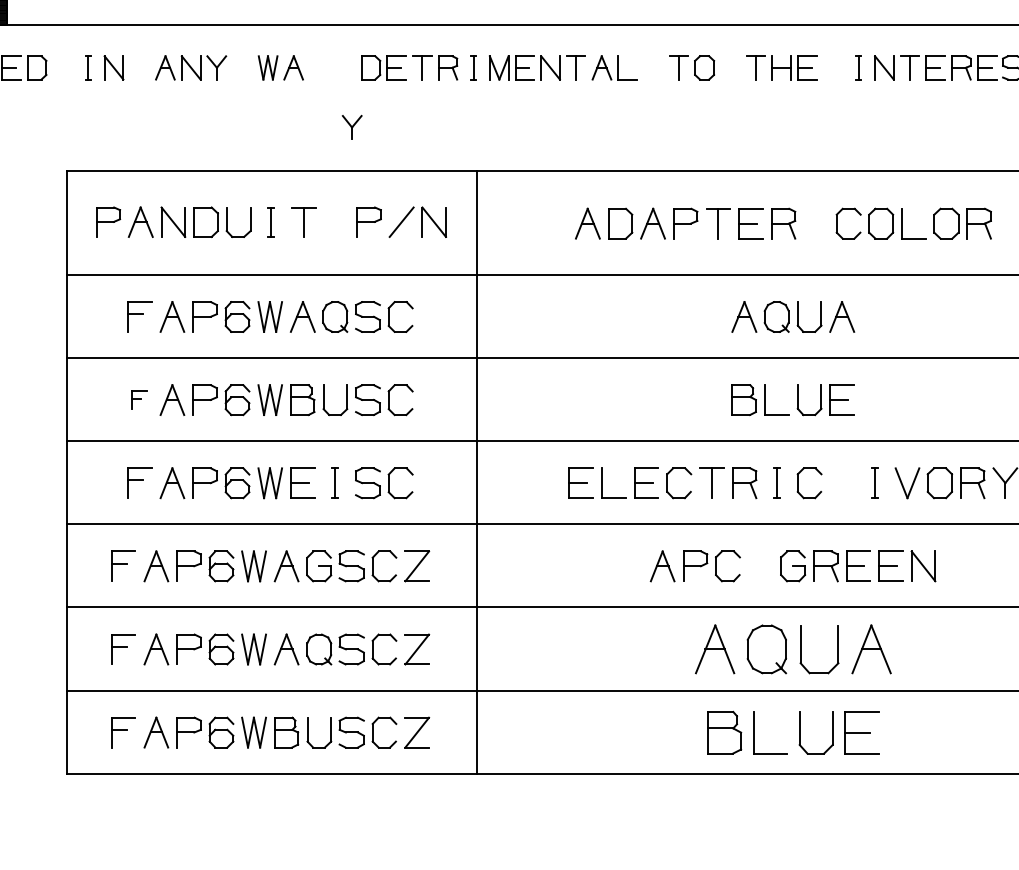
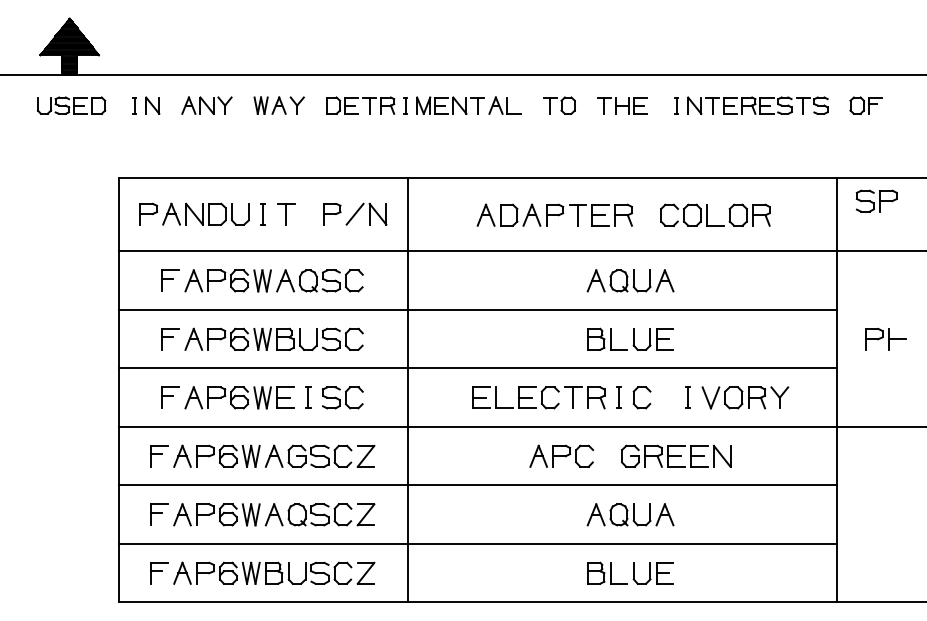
part: (351, 127) -> (296, 105), moved
part: (139, 400) -> (170, 339), size x1.67
part: (793, 649) -> (630, 514), size x0.62
part: (793, 731) -> (630, 572), size x0.71

